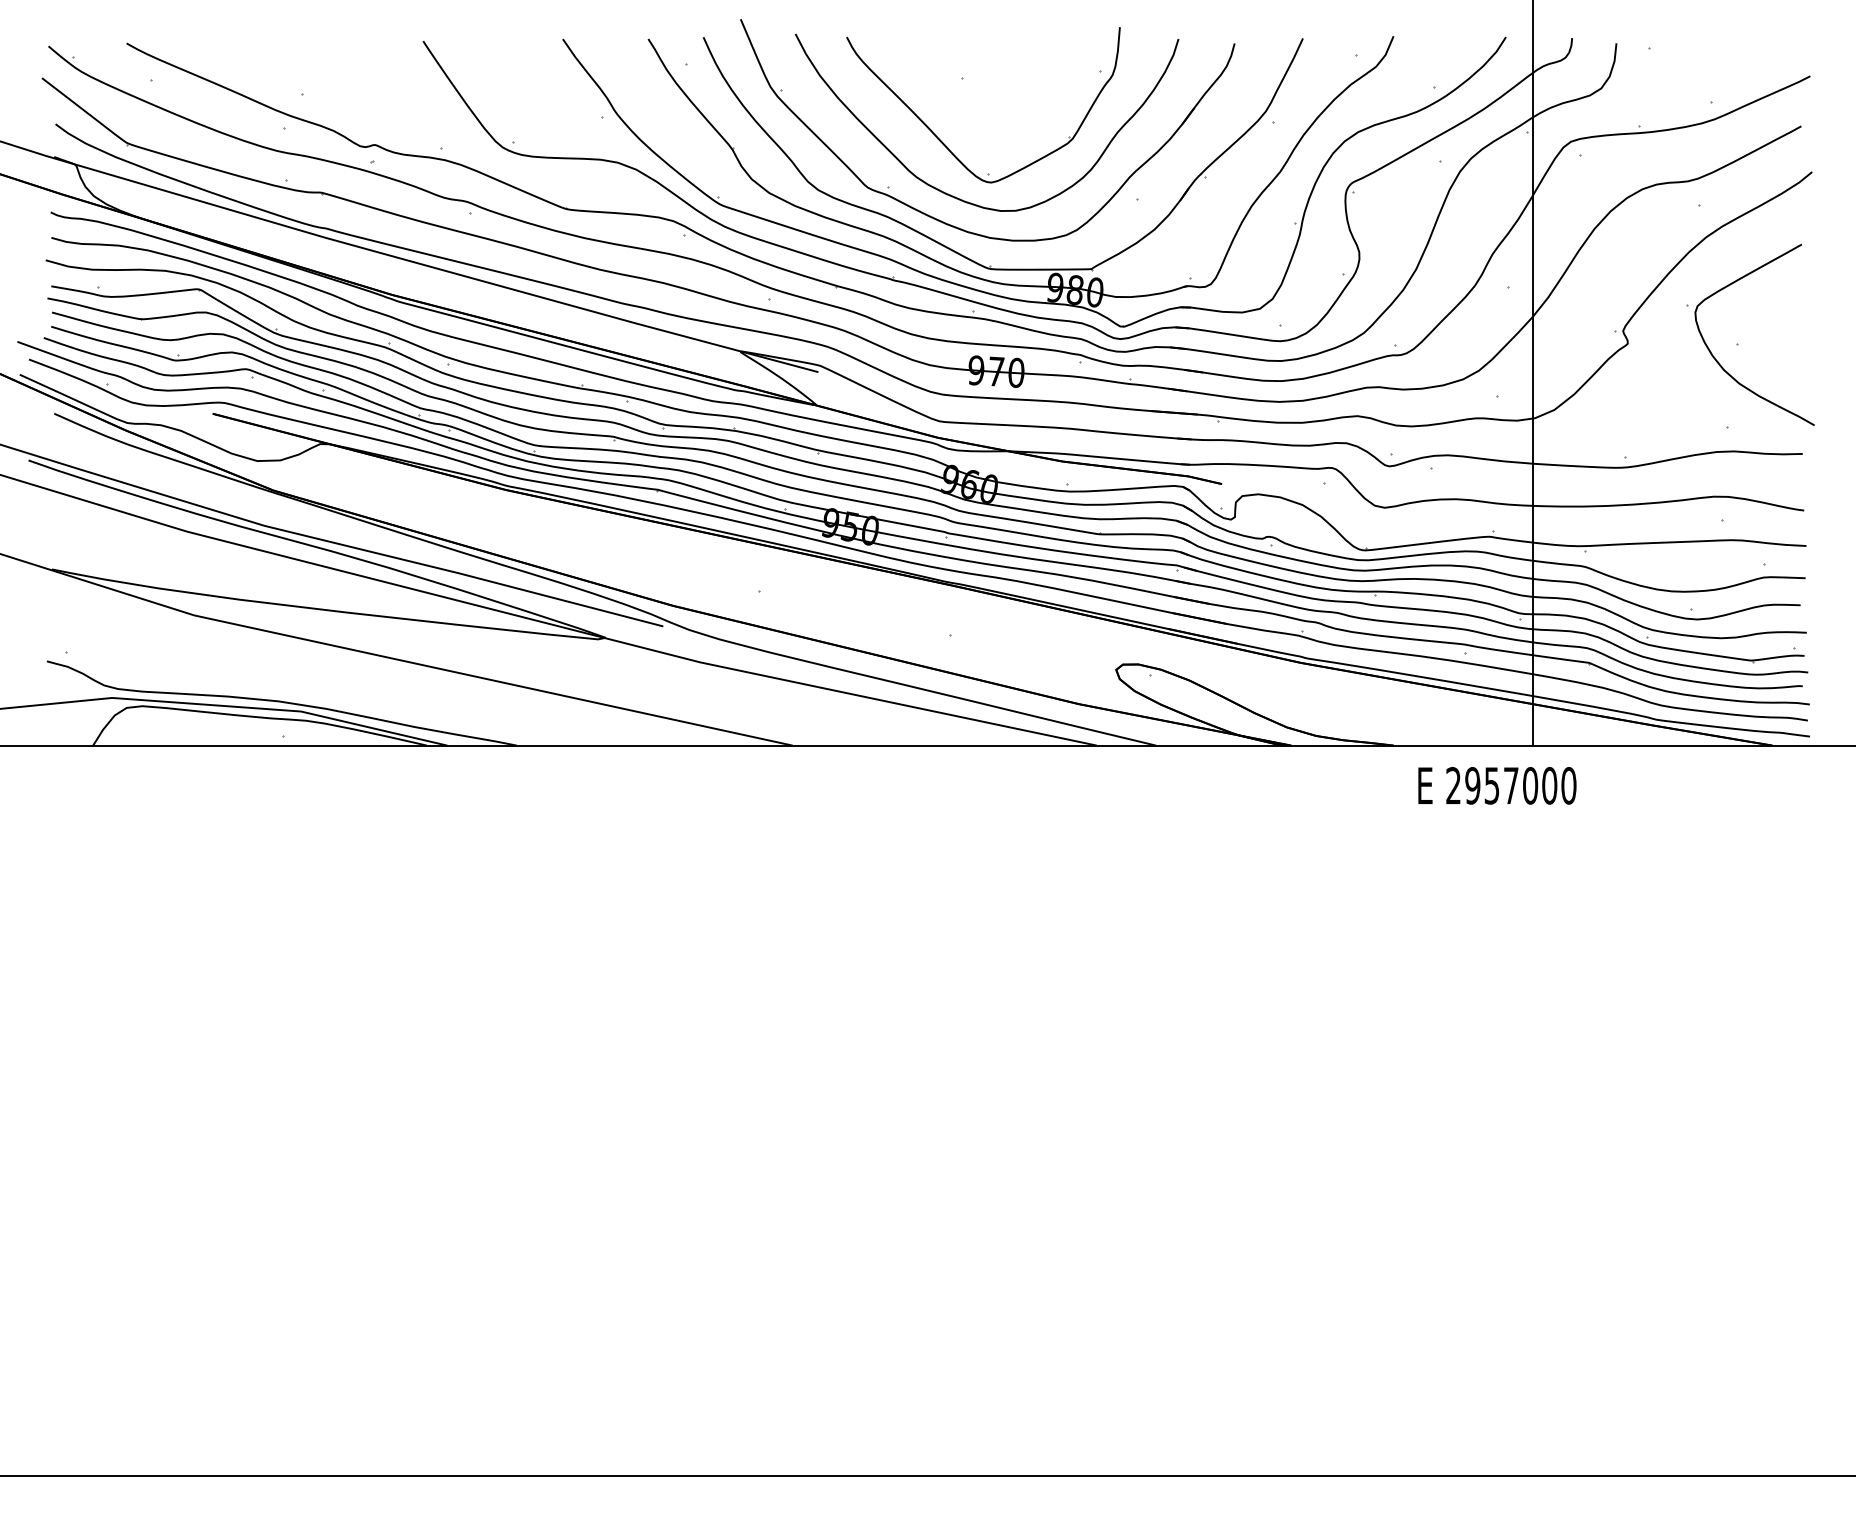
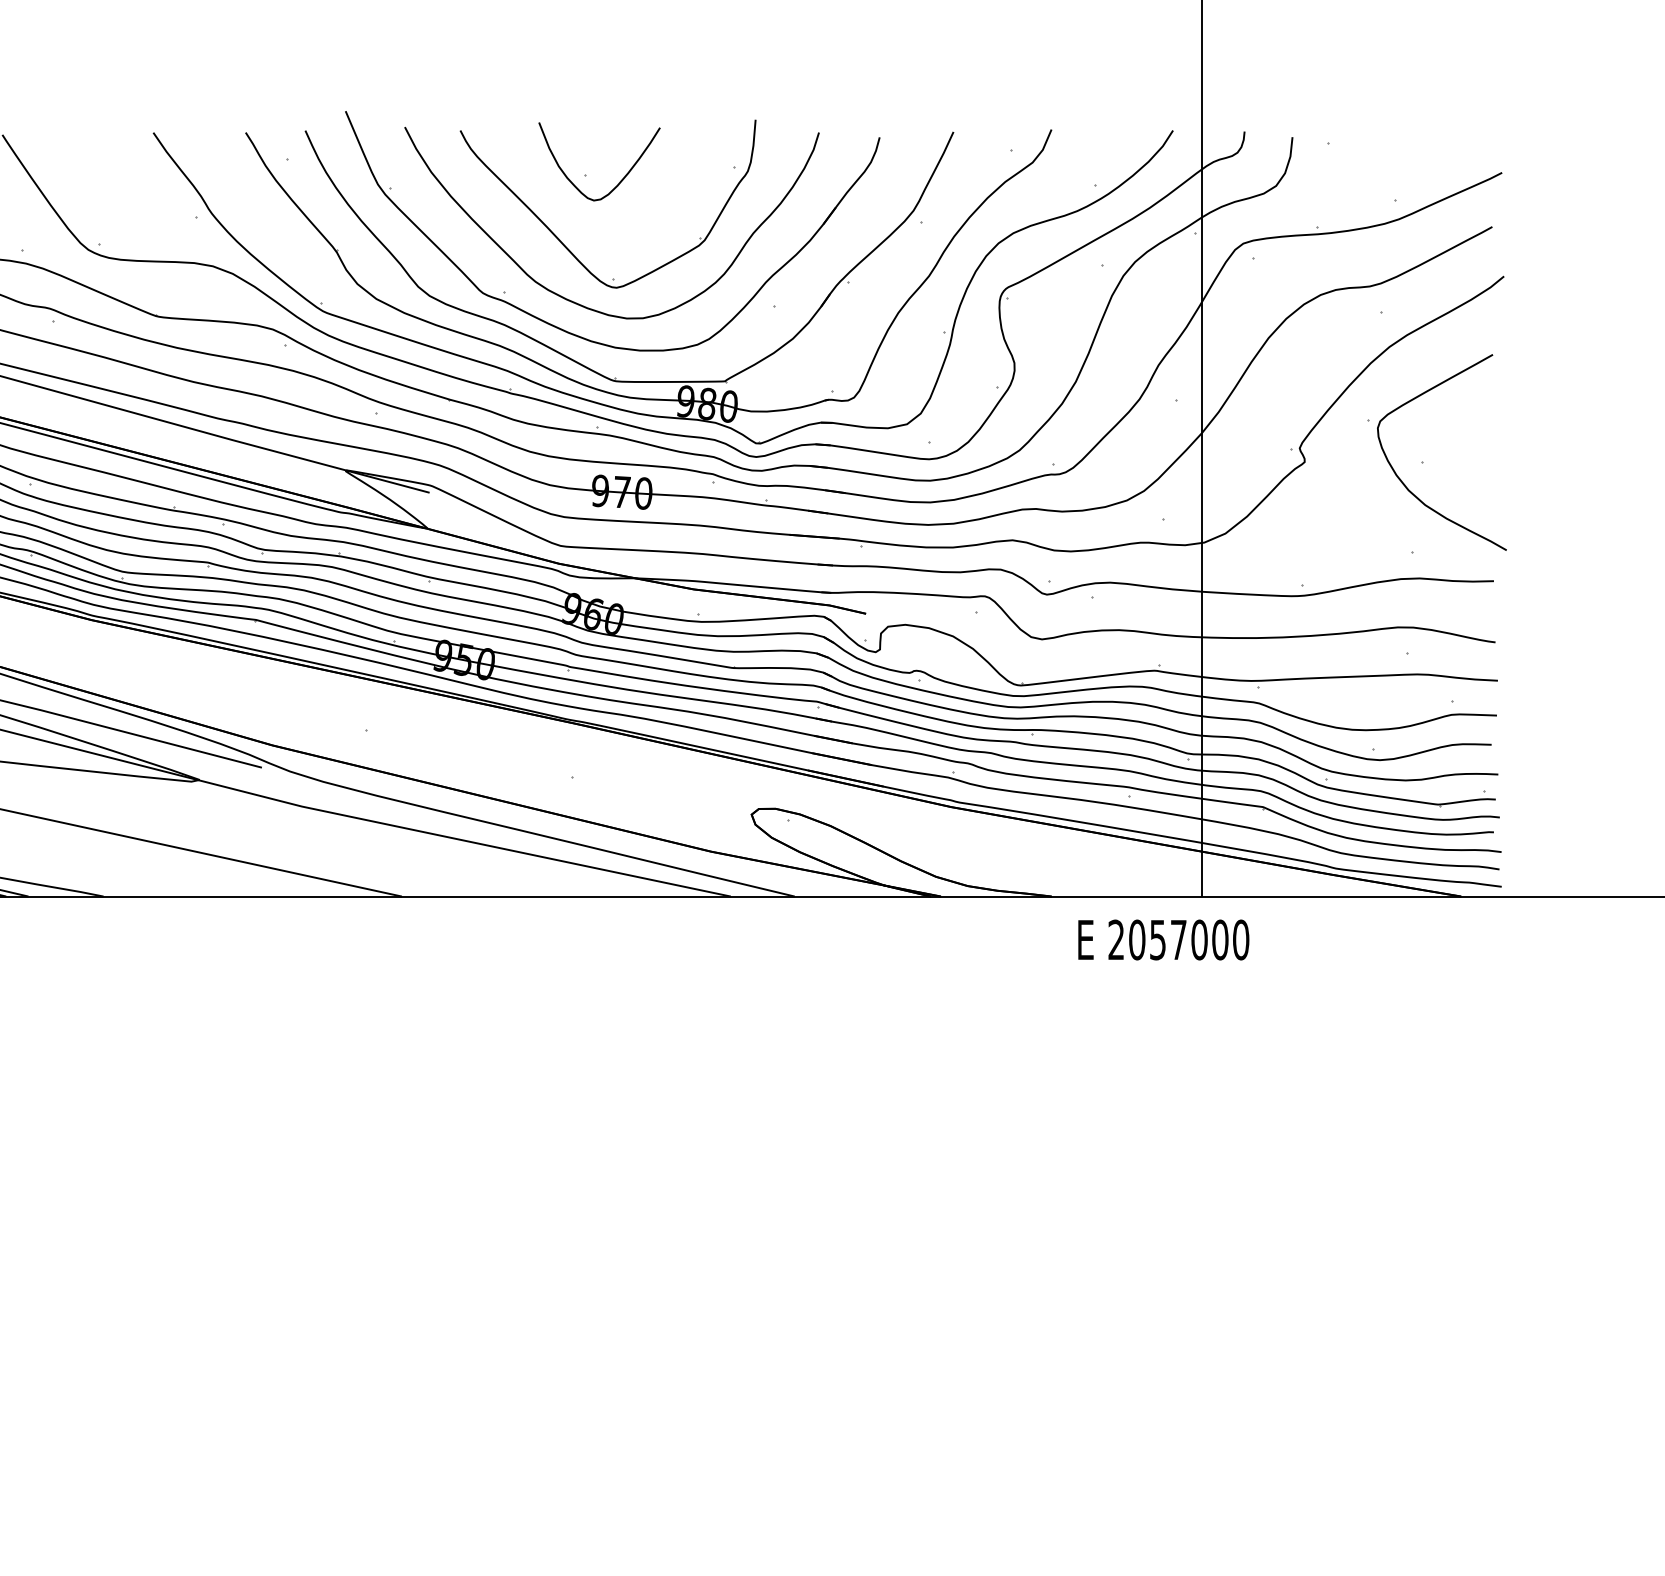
curve: (994, 83) -> (620, 180), added
text: (1472, 785) -> (1136, 939), 2957000 -> 2057000

